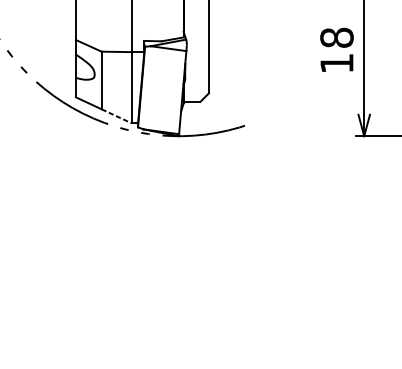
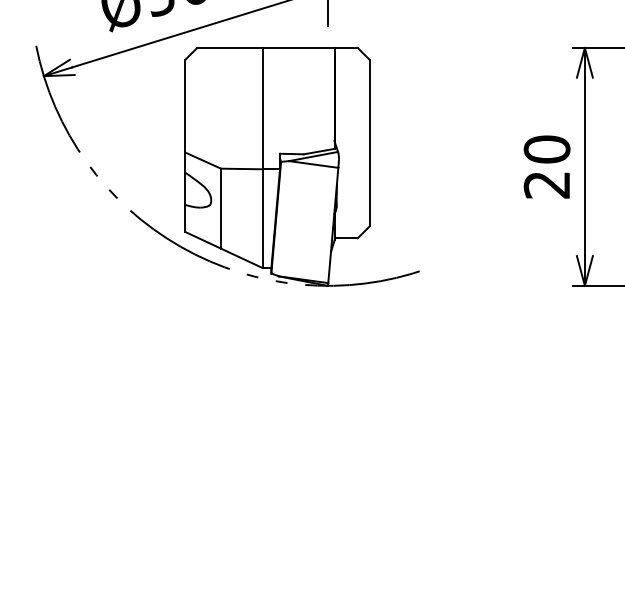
text: (336, 50) -> (546, 166), 18 -> 20
line: (116, 116) -> (241, 258), dashed -> solid

